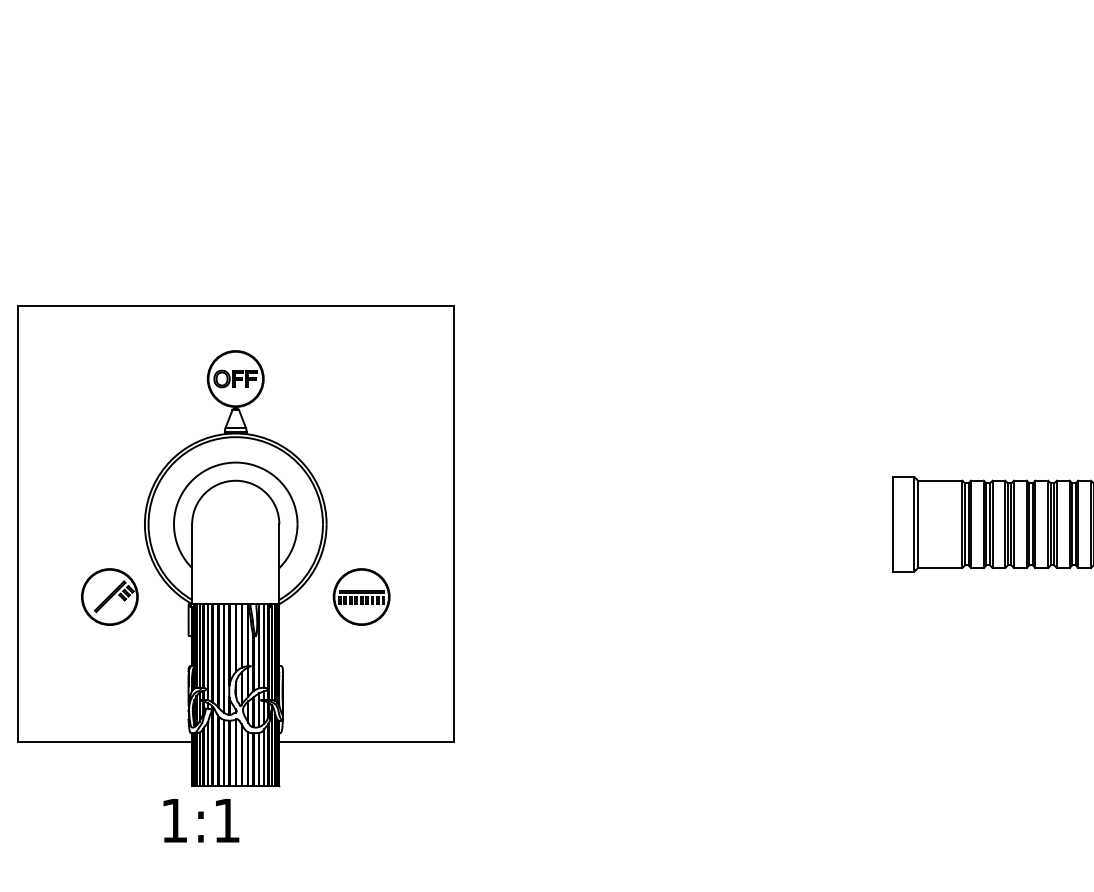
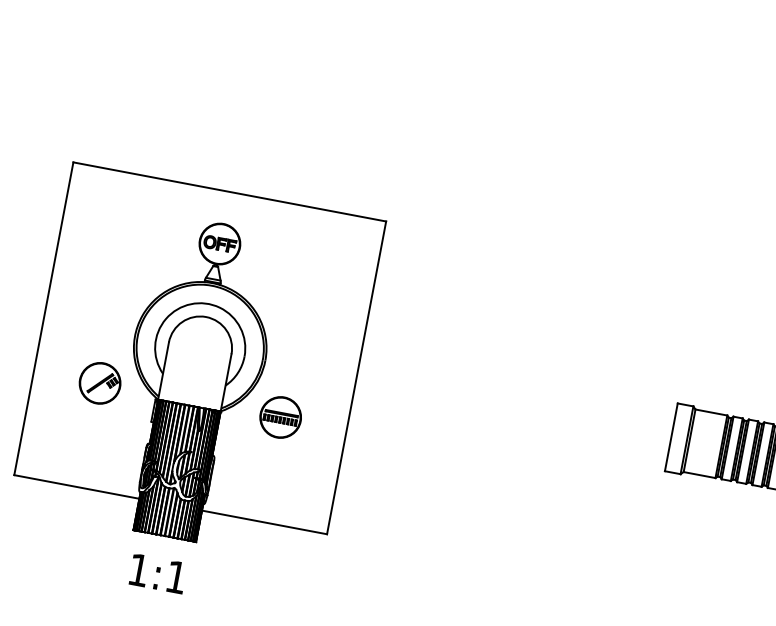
text: (201, 820) -> (158, 573), moved

